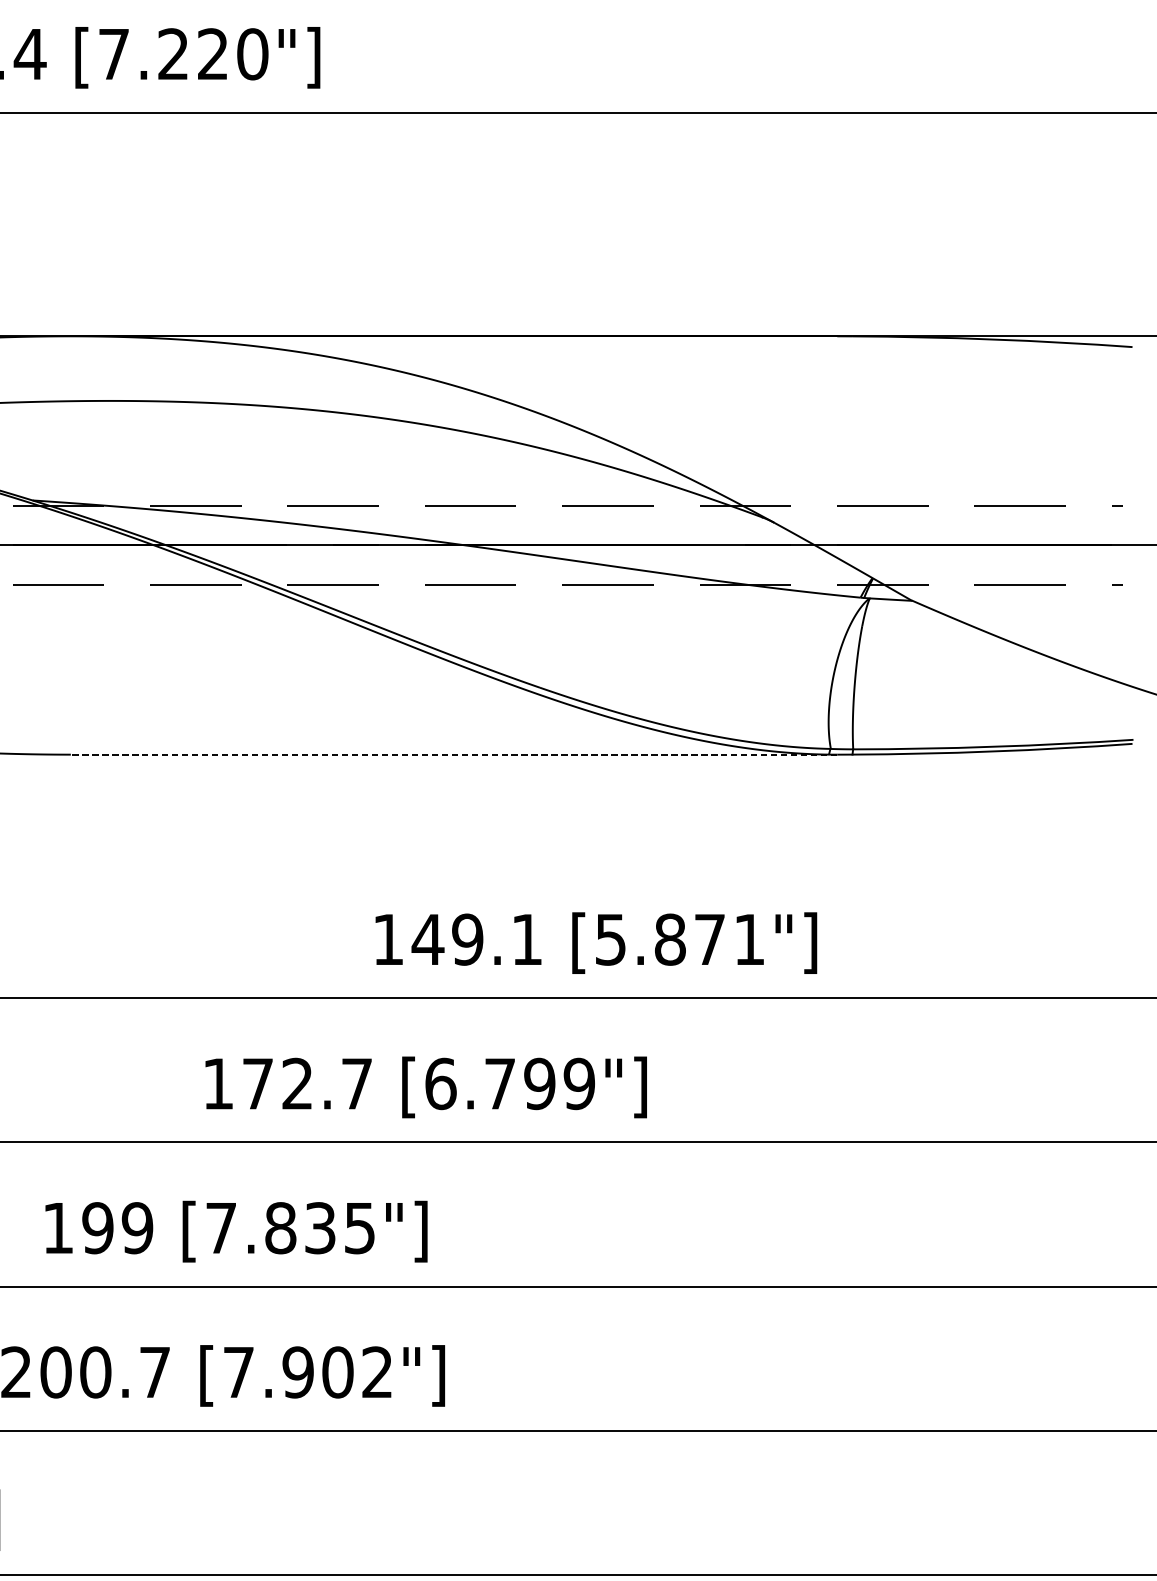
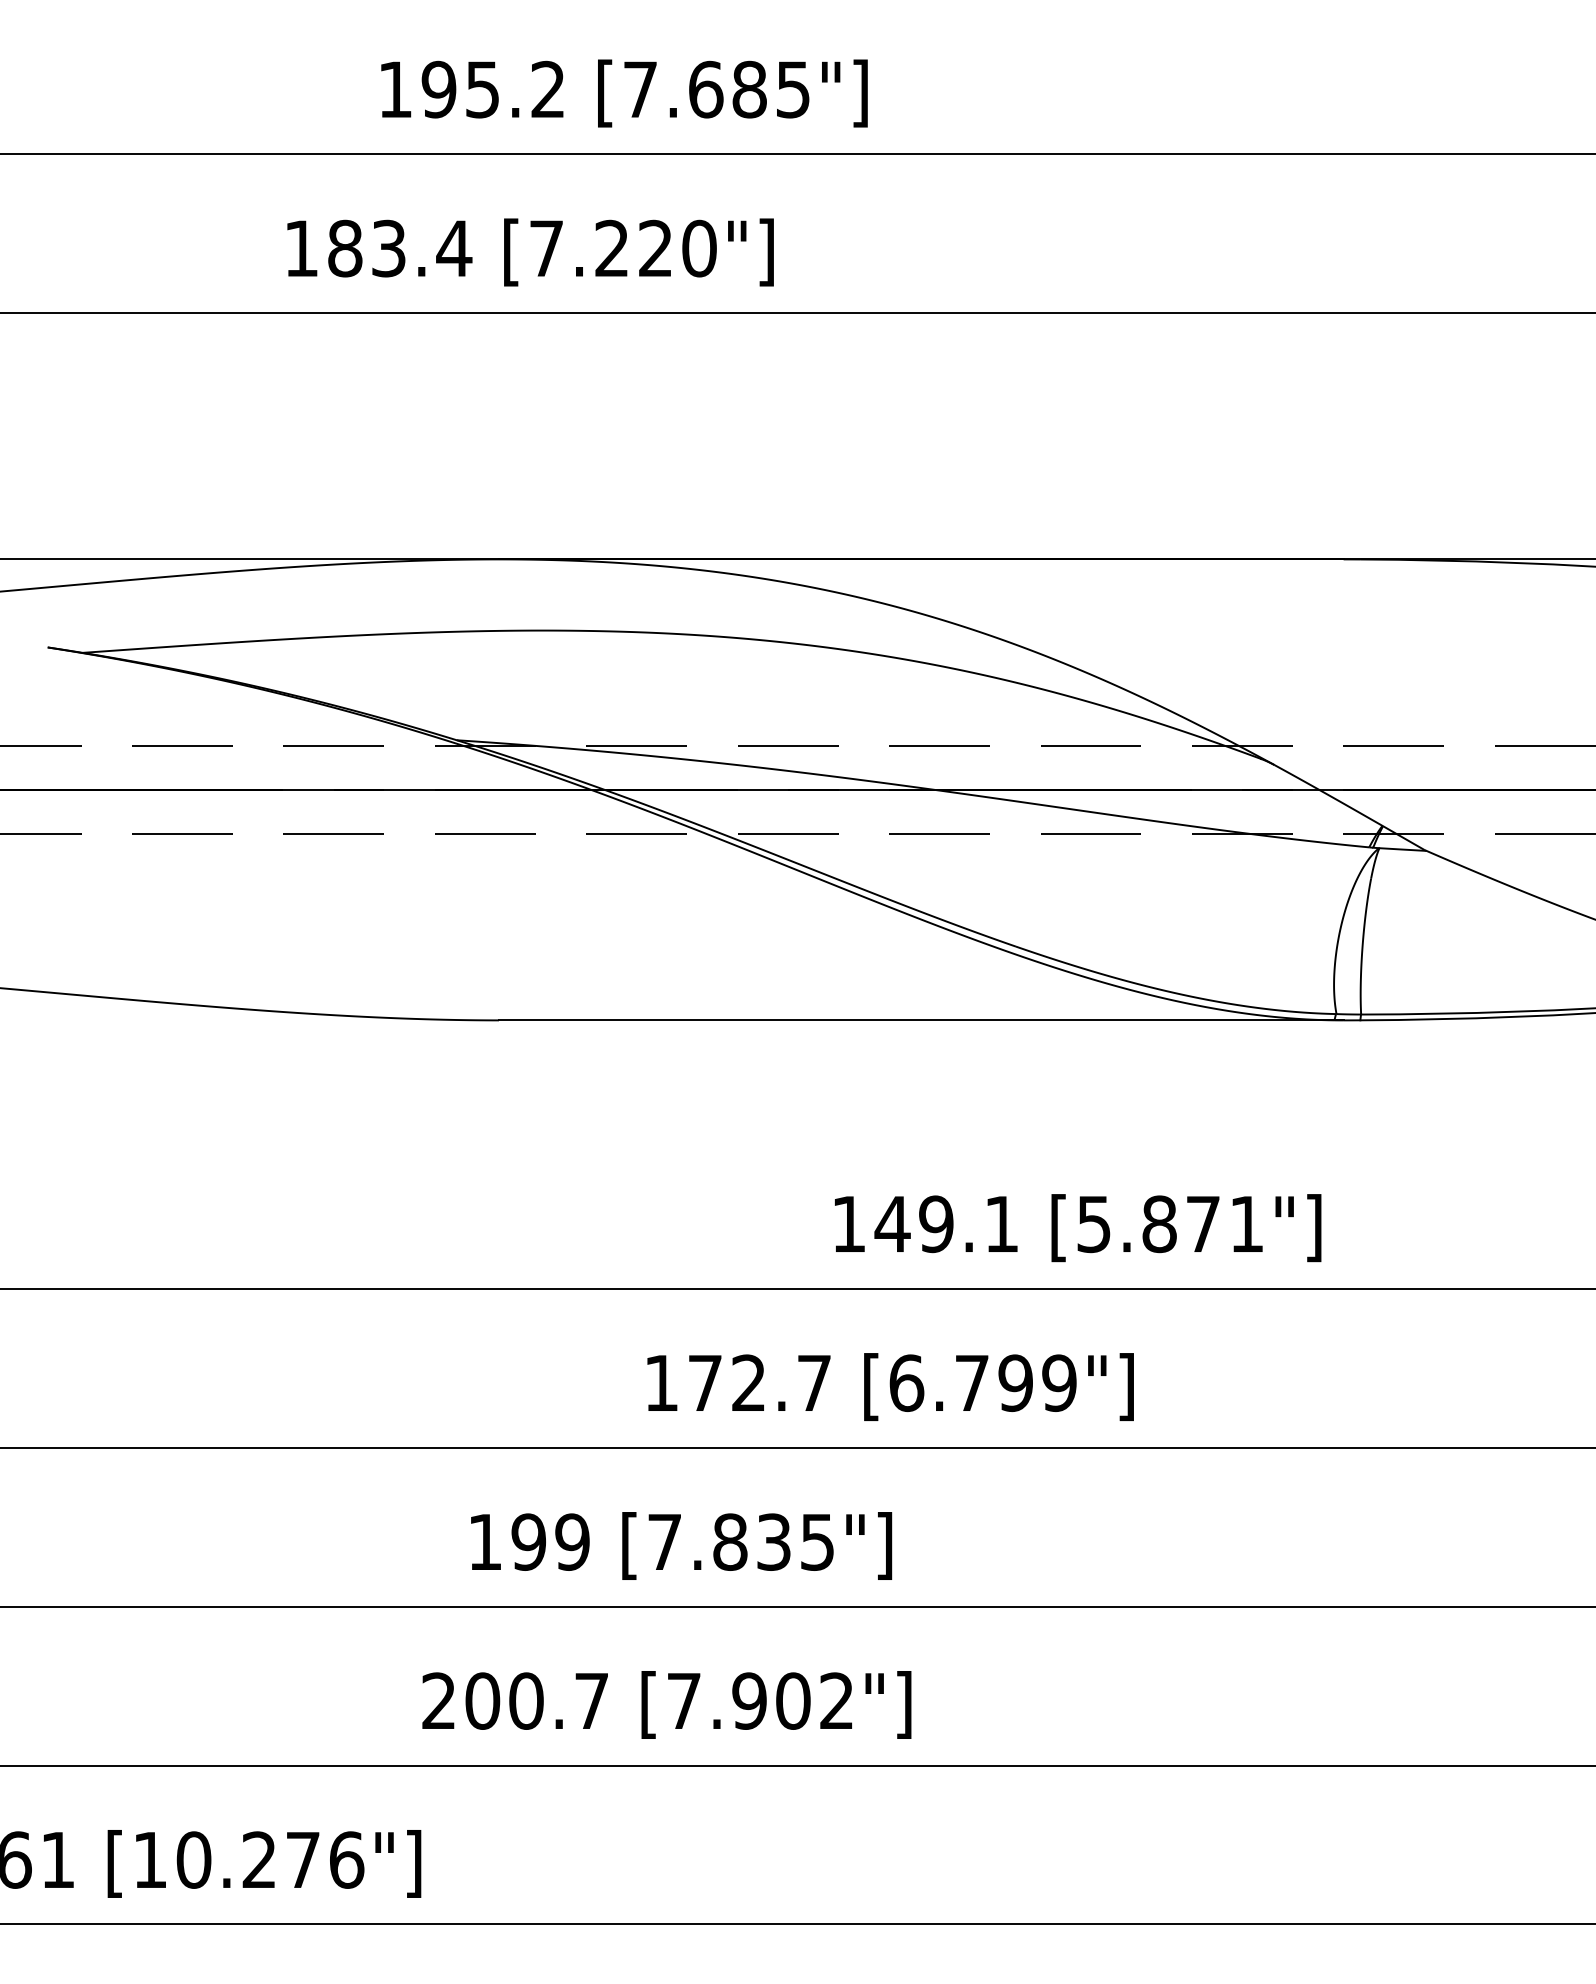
line: (453, 754) -> (920, 1020), dashed -> solid

